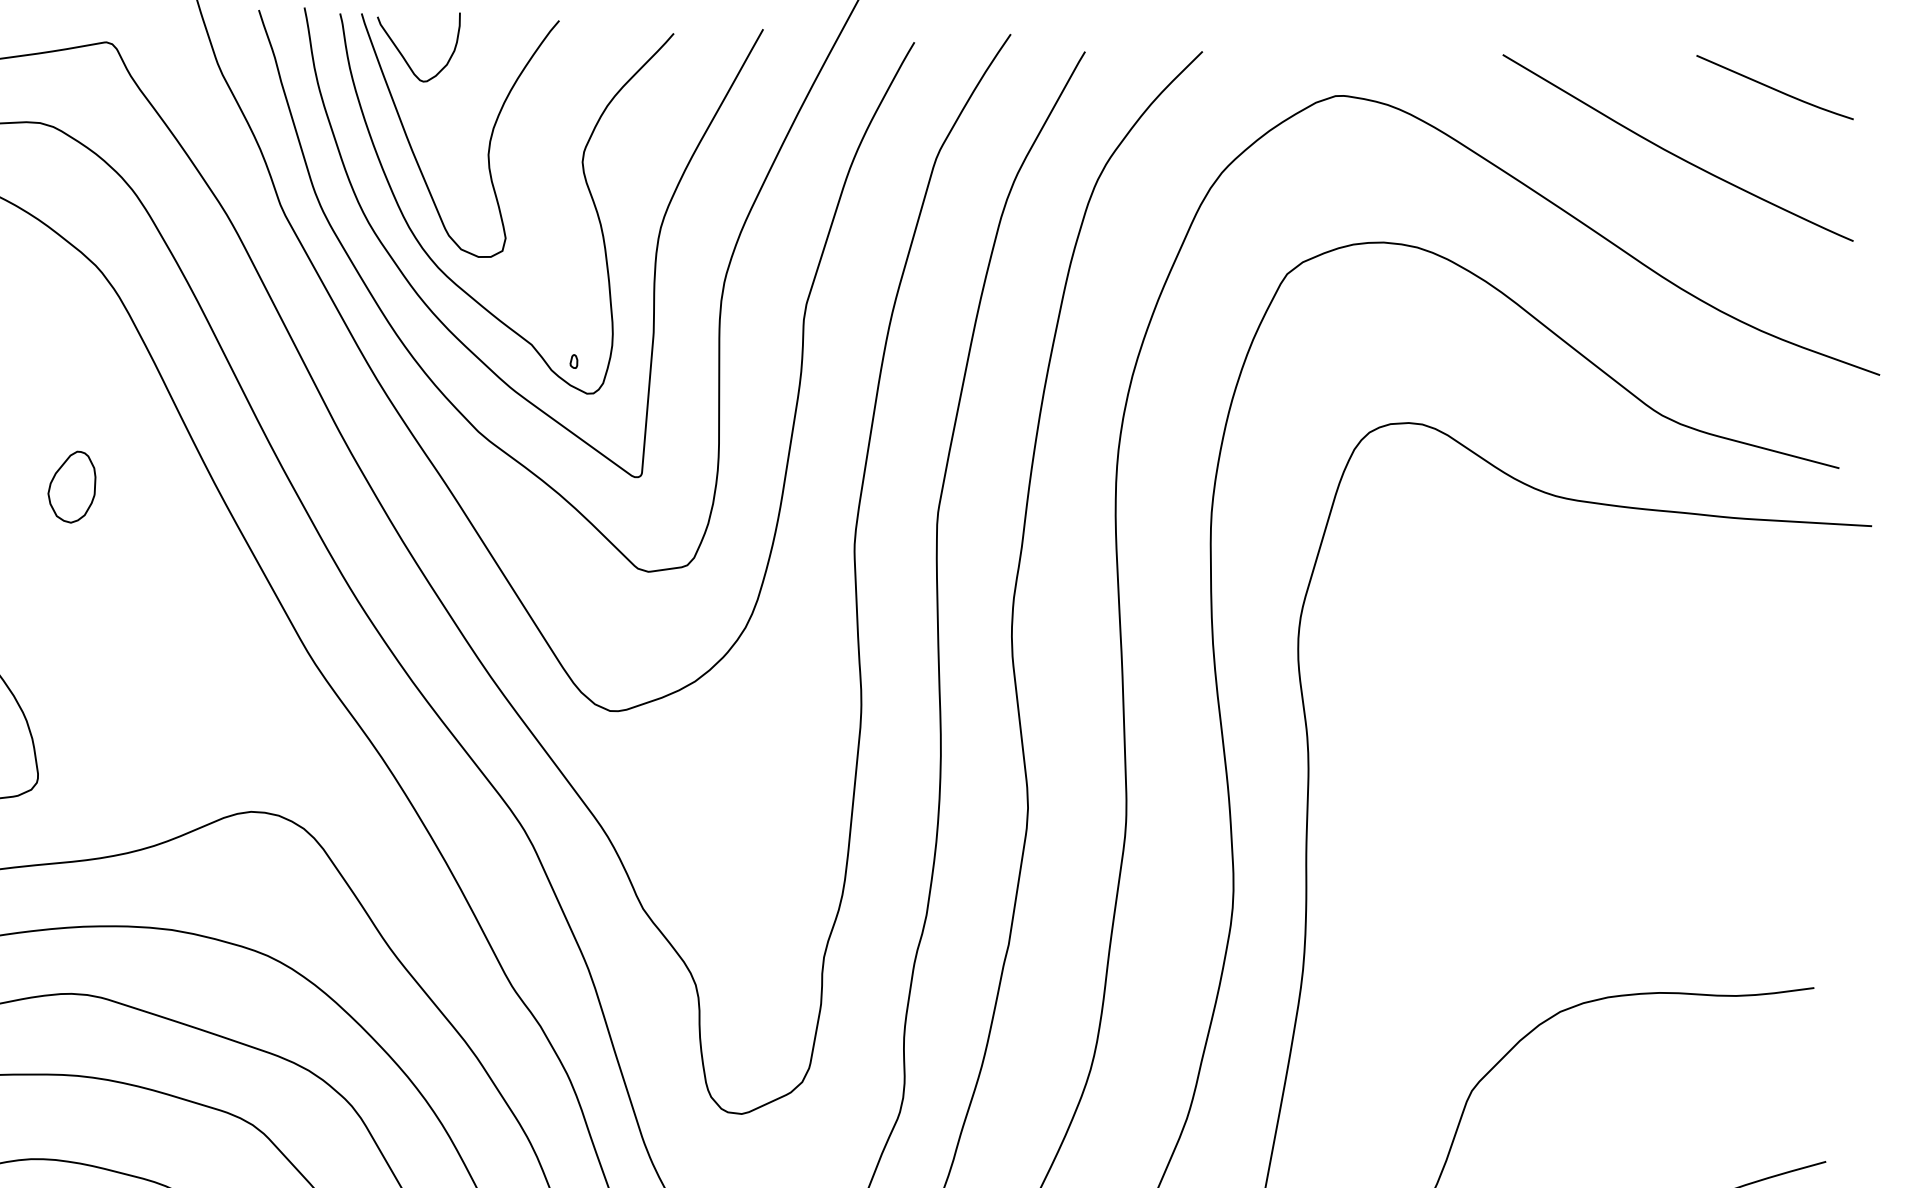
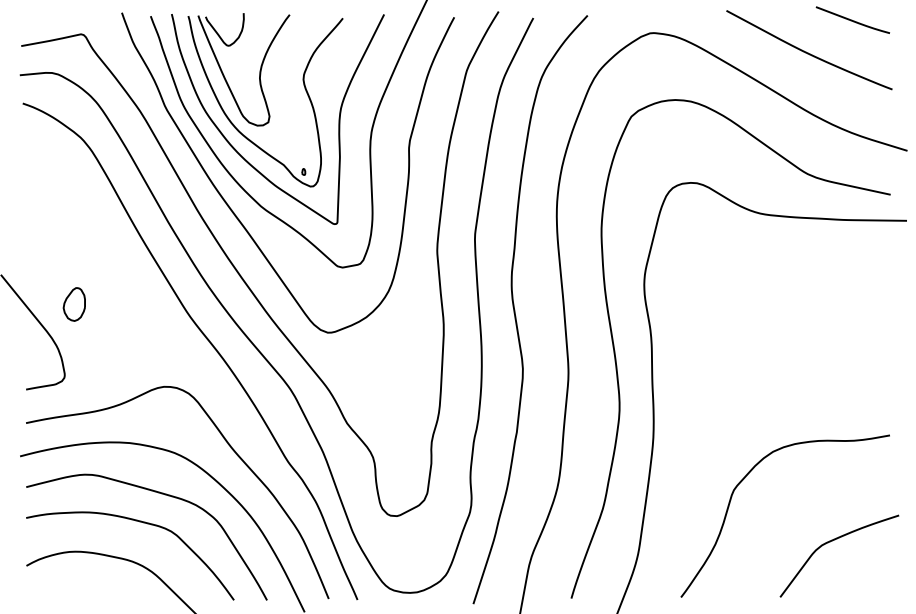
part: (70, 486) -> (73, 304), moved

